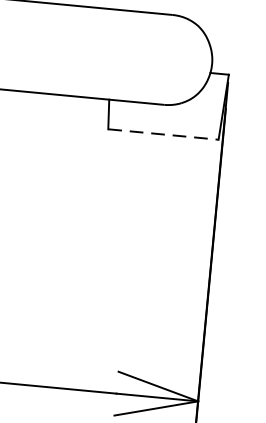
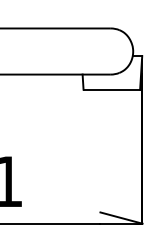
line: (164, 134) -> (112, 89), dashed -> solid

